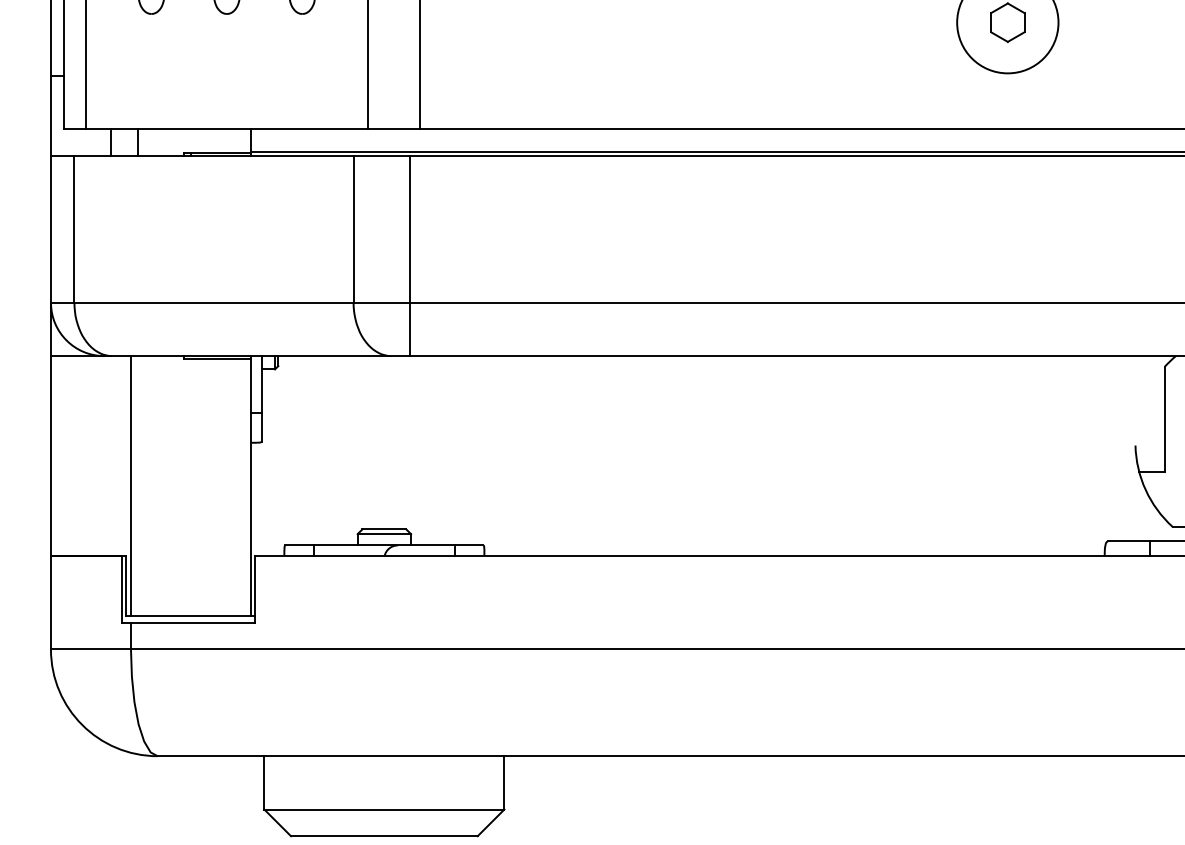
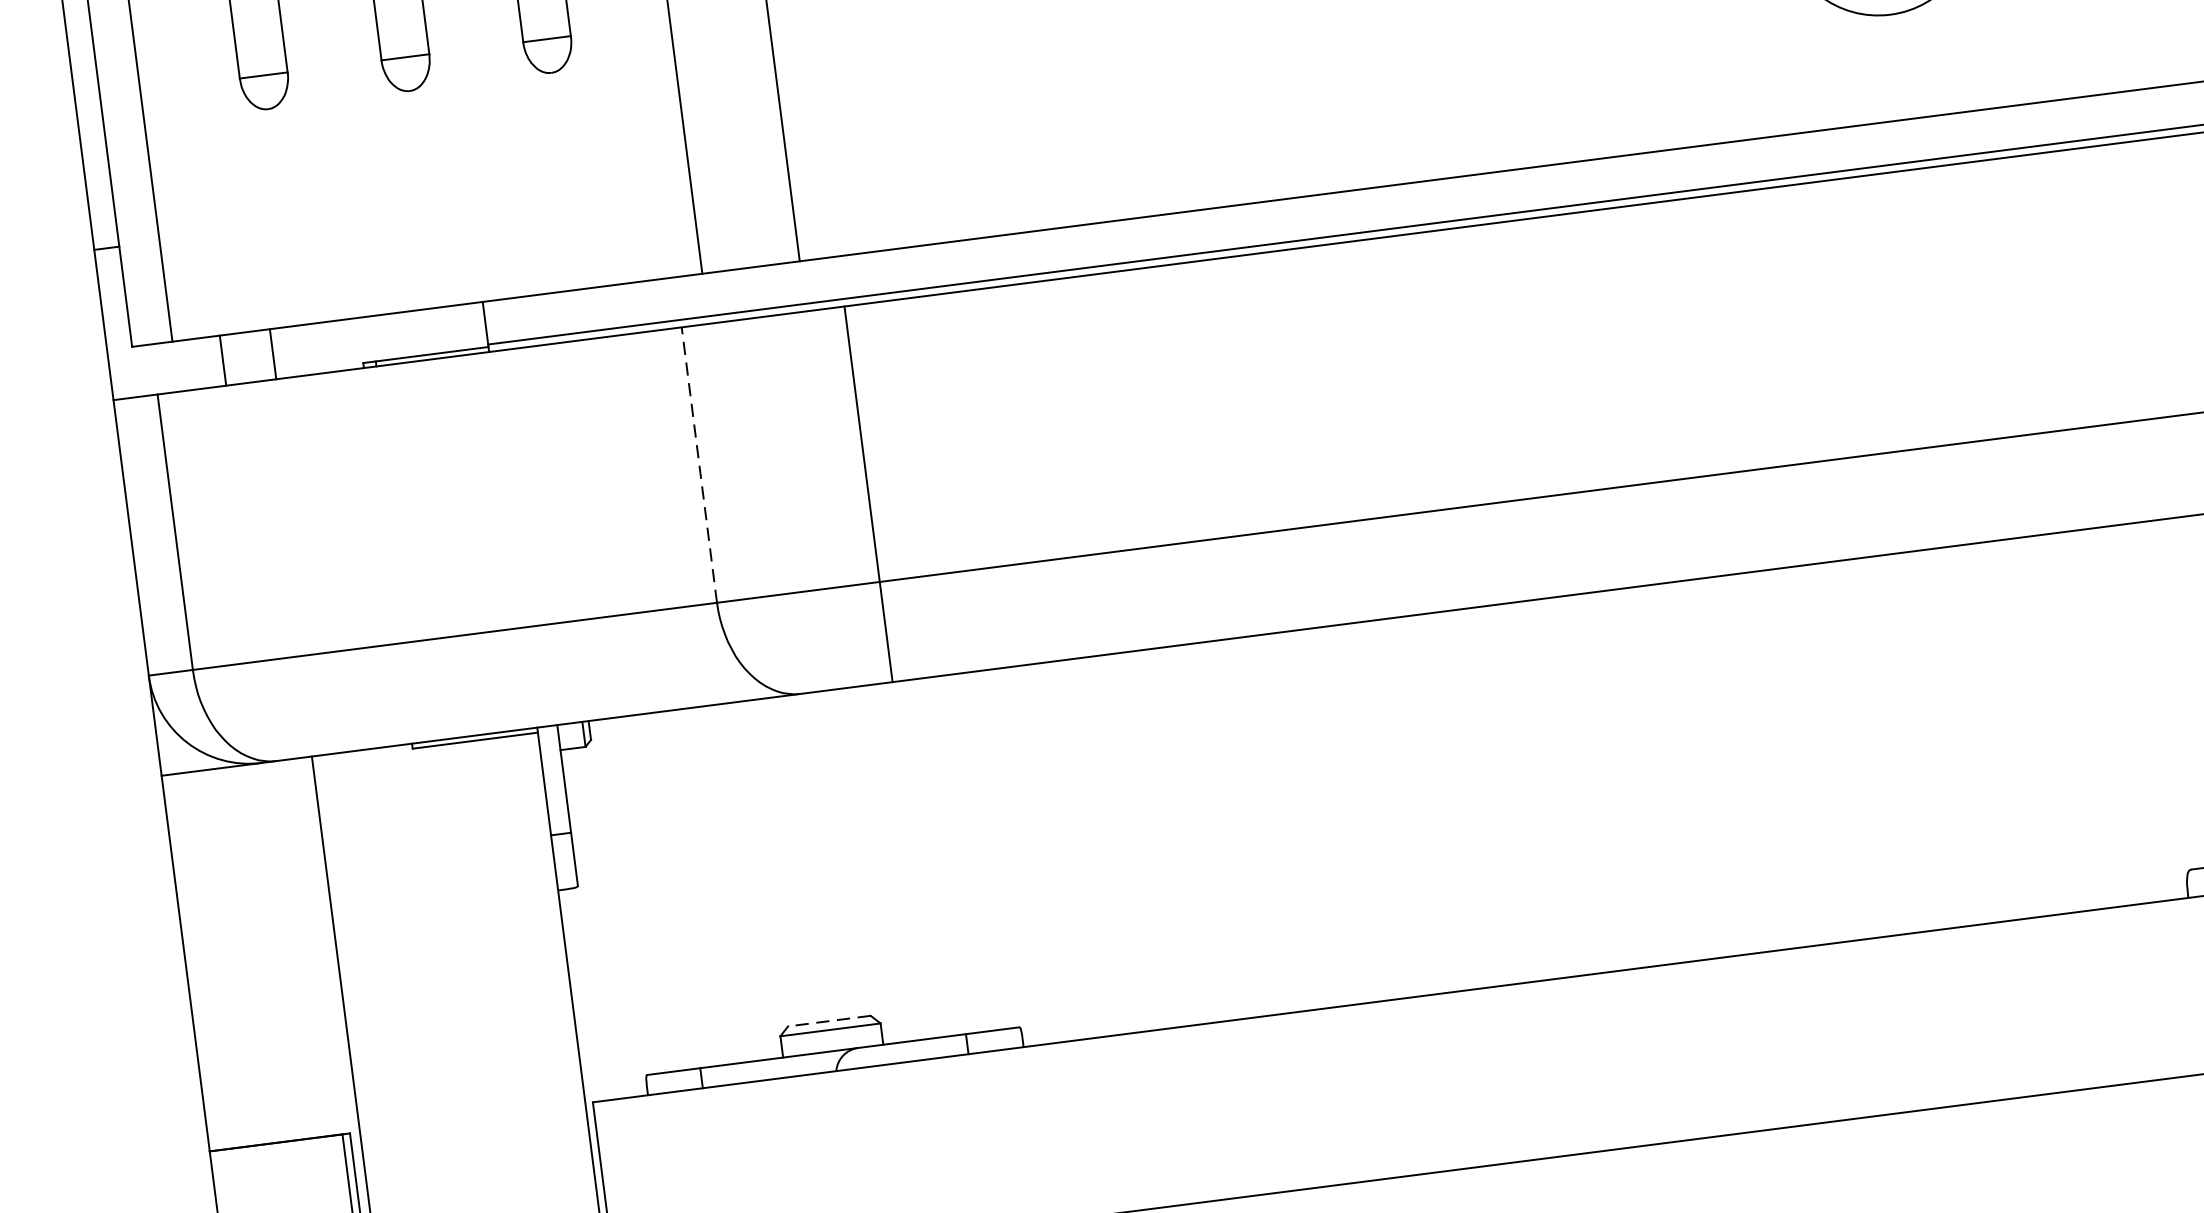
line: (353, 228) -> (699, 463), solid -> dashed
line: (410, 256) -> (869, 495), moved
line: (383, 529) -> (827, 1021), solid -> dashed

